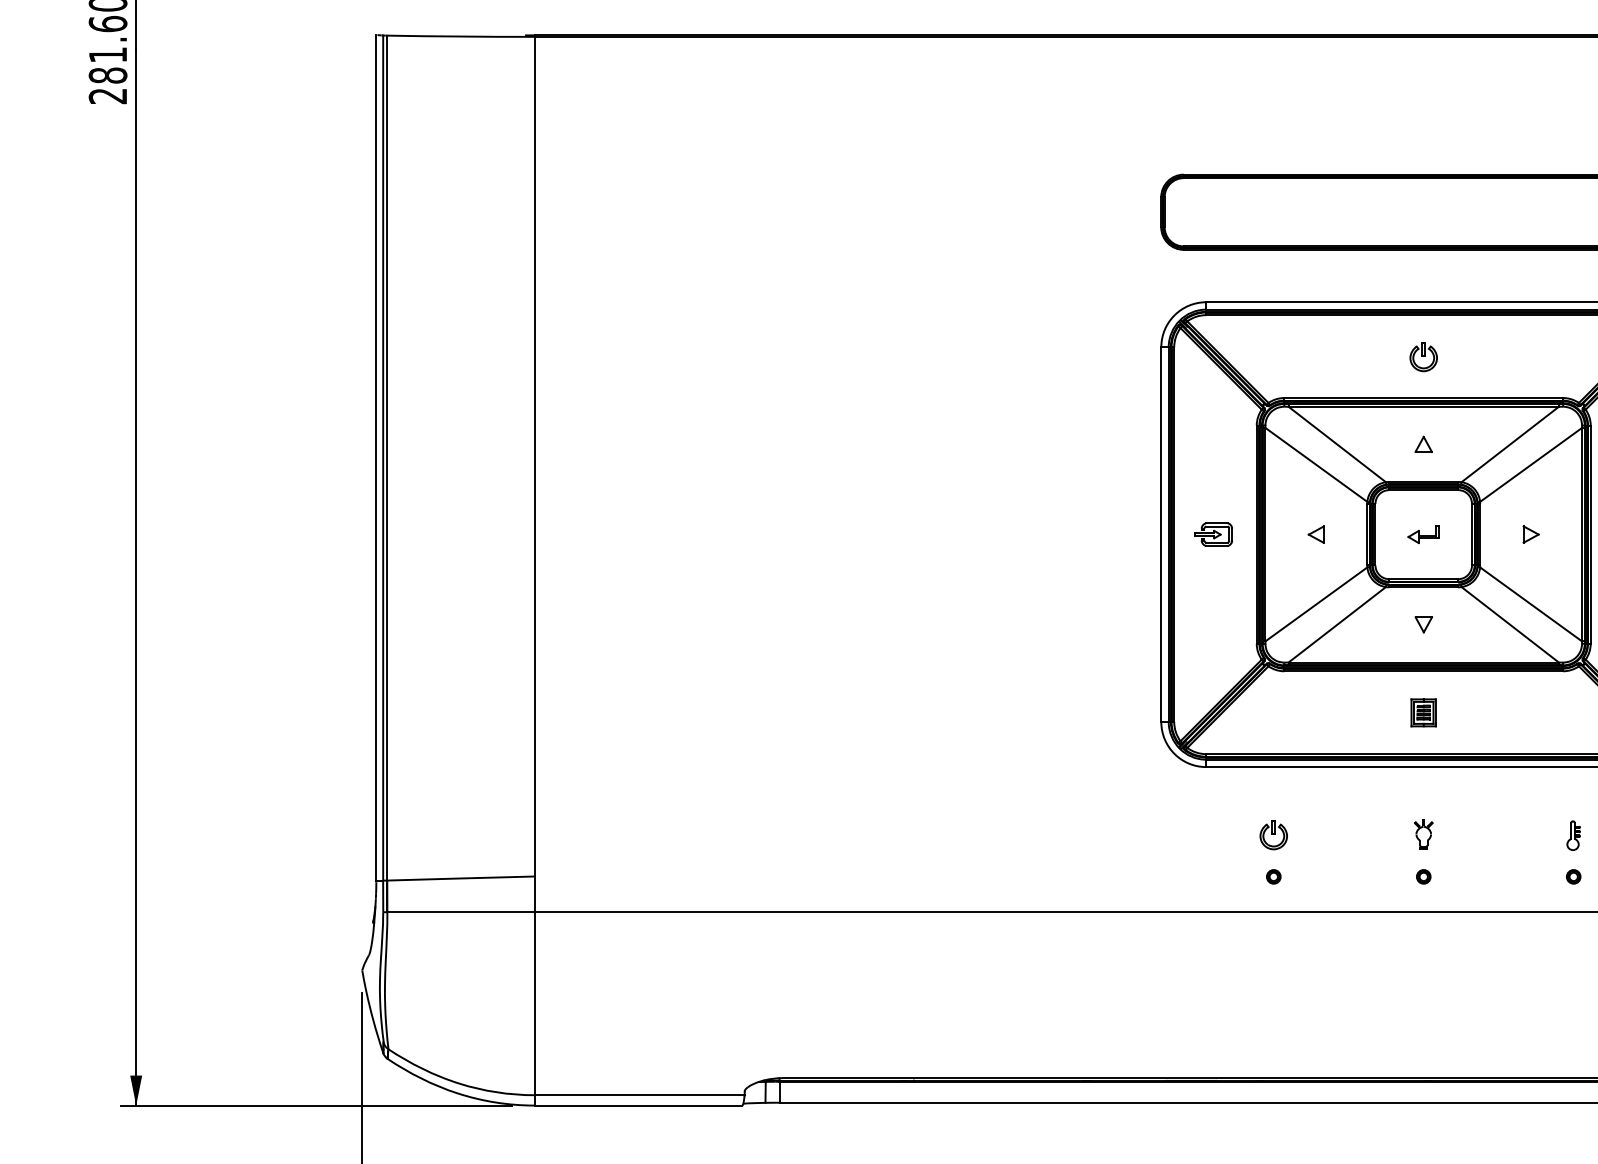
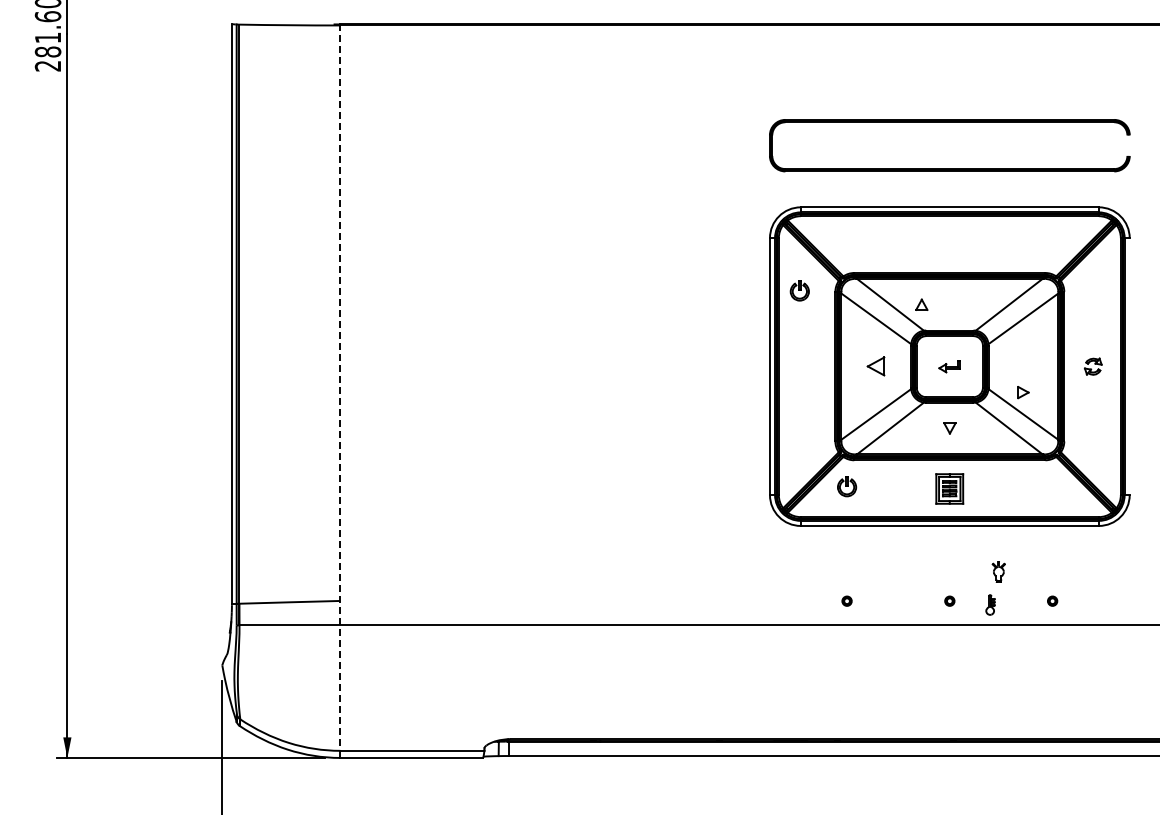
part: (1423, 356) -> (799, 290), moved
part: (1423, 443) -> (921, 304), moved
part: (1213, 534) -> (805, 366), removed
part: (1316, 534) -> (876, 366), size x1.6
part: (1531, 534) -> (1023, 392), moved
line: (534, 570) -> (340, 391), solid -> dashed
part: (1423, 712) -> (949, 488), size x1.6
part: (1423, 833) -> (998, 571), moved
part: (1274, 834) -> (847, 486), moved
part: (1573, 834) -> (990, 604), moved

